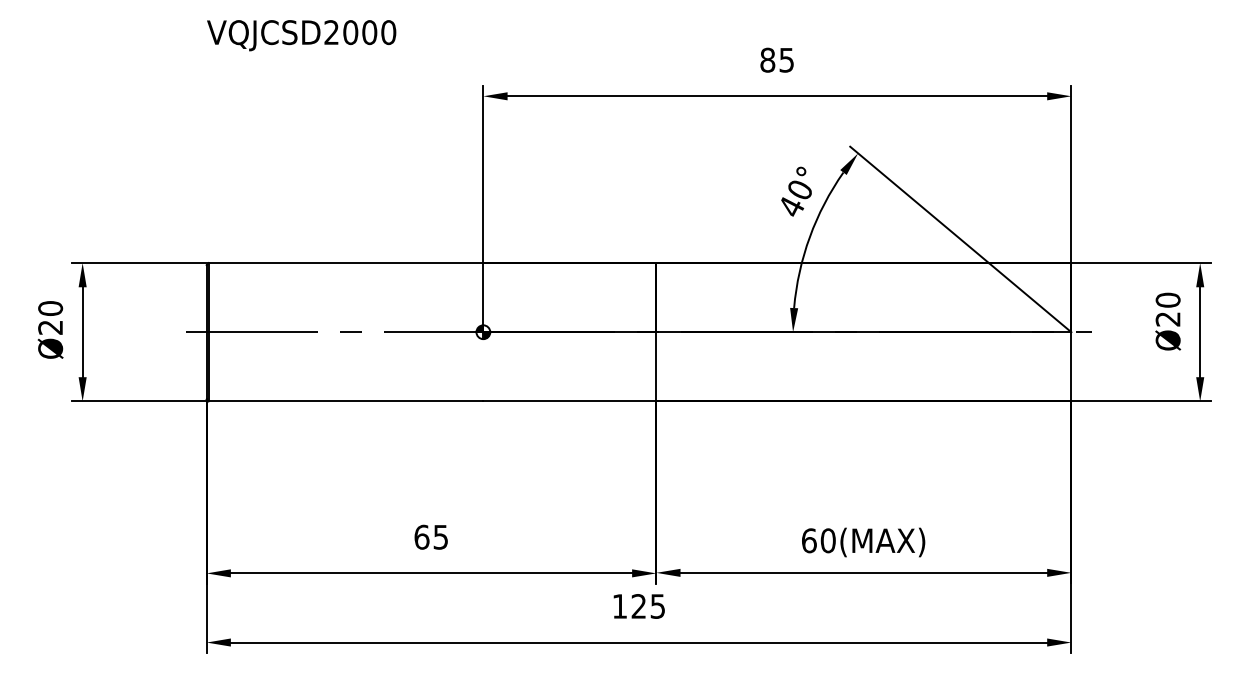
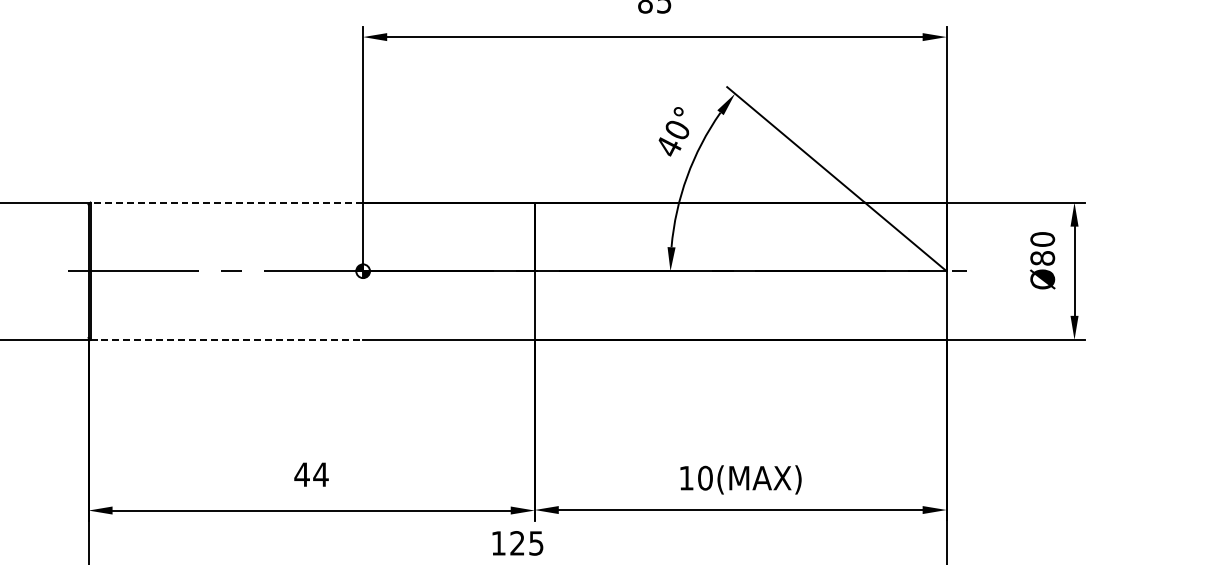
line: (345, 263) -> (226, 203), solid -> dashed
text: (1167, 318) -> (1042, 257), Ø20 -> Ø80
line: (346, 401) -> (227, 339), solid -> dashed
text: (431, 536) -> (311, 473), 65 -> 44
text: (809, 540) -> (686, 477), 60(MAX) -> 10(MAX)

